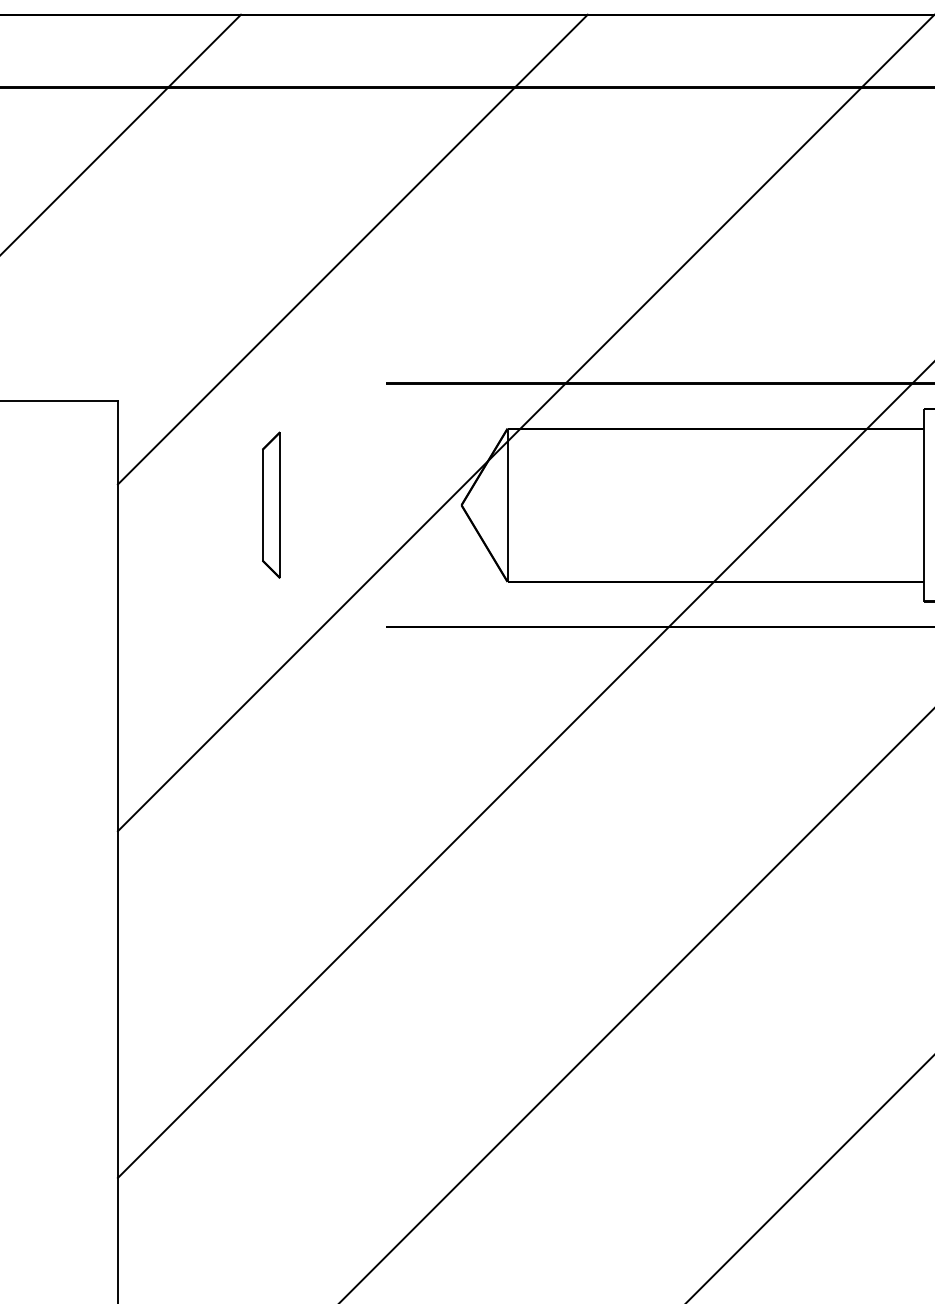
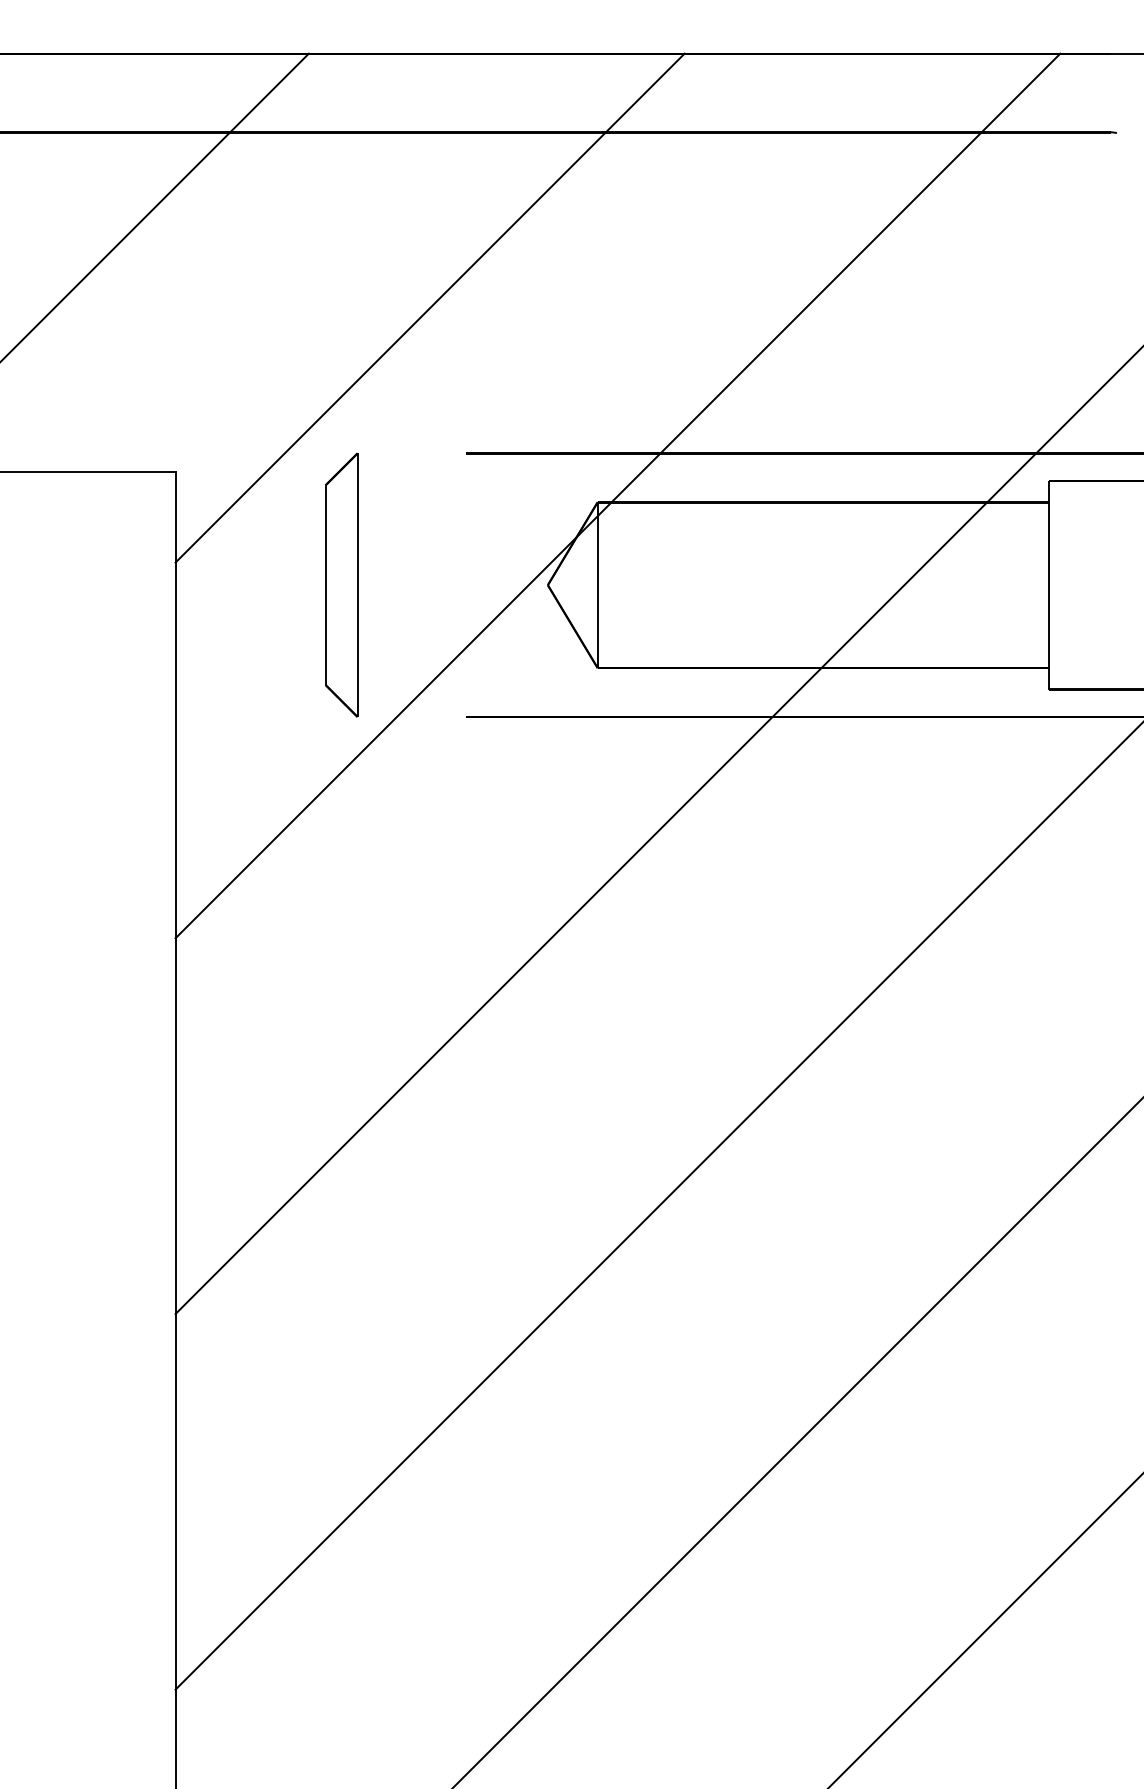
part: (271, 504) -> (341, 584), size x1.67

